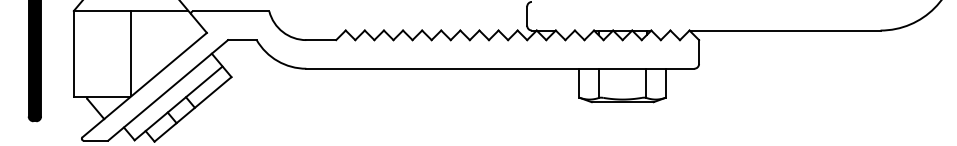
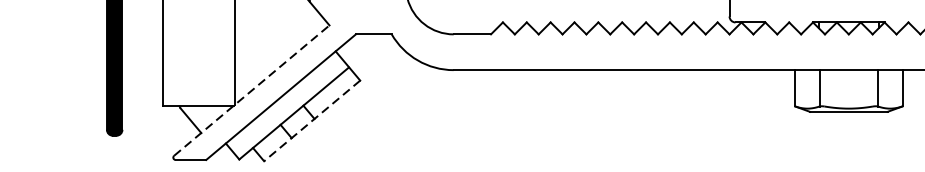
line: (145, 84) -> (252, 89), solid -> dashed
line: (192, 109) -> (311, 121), solid -> dashed

